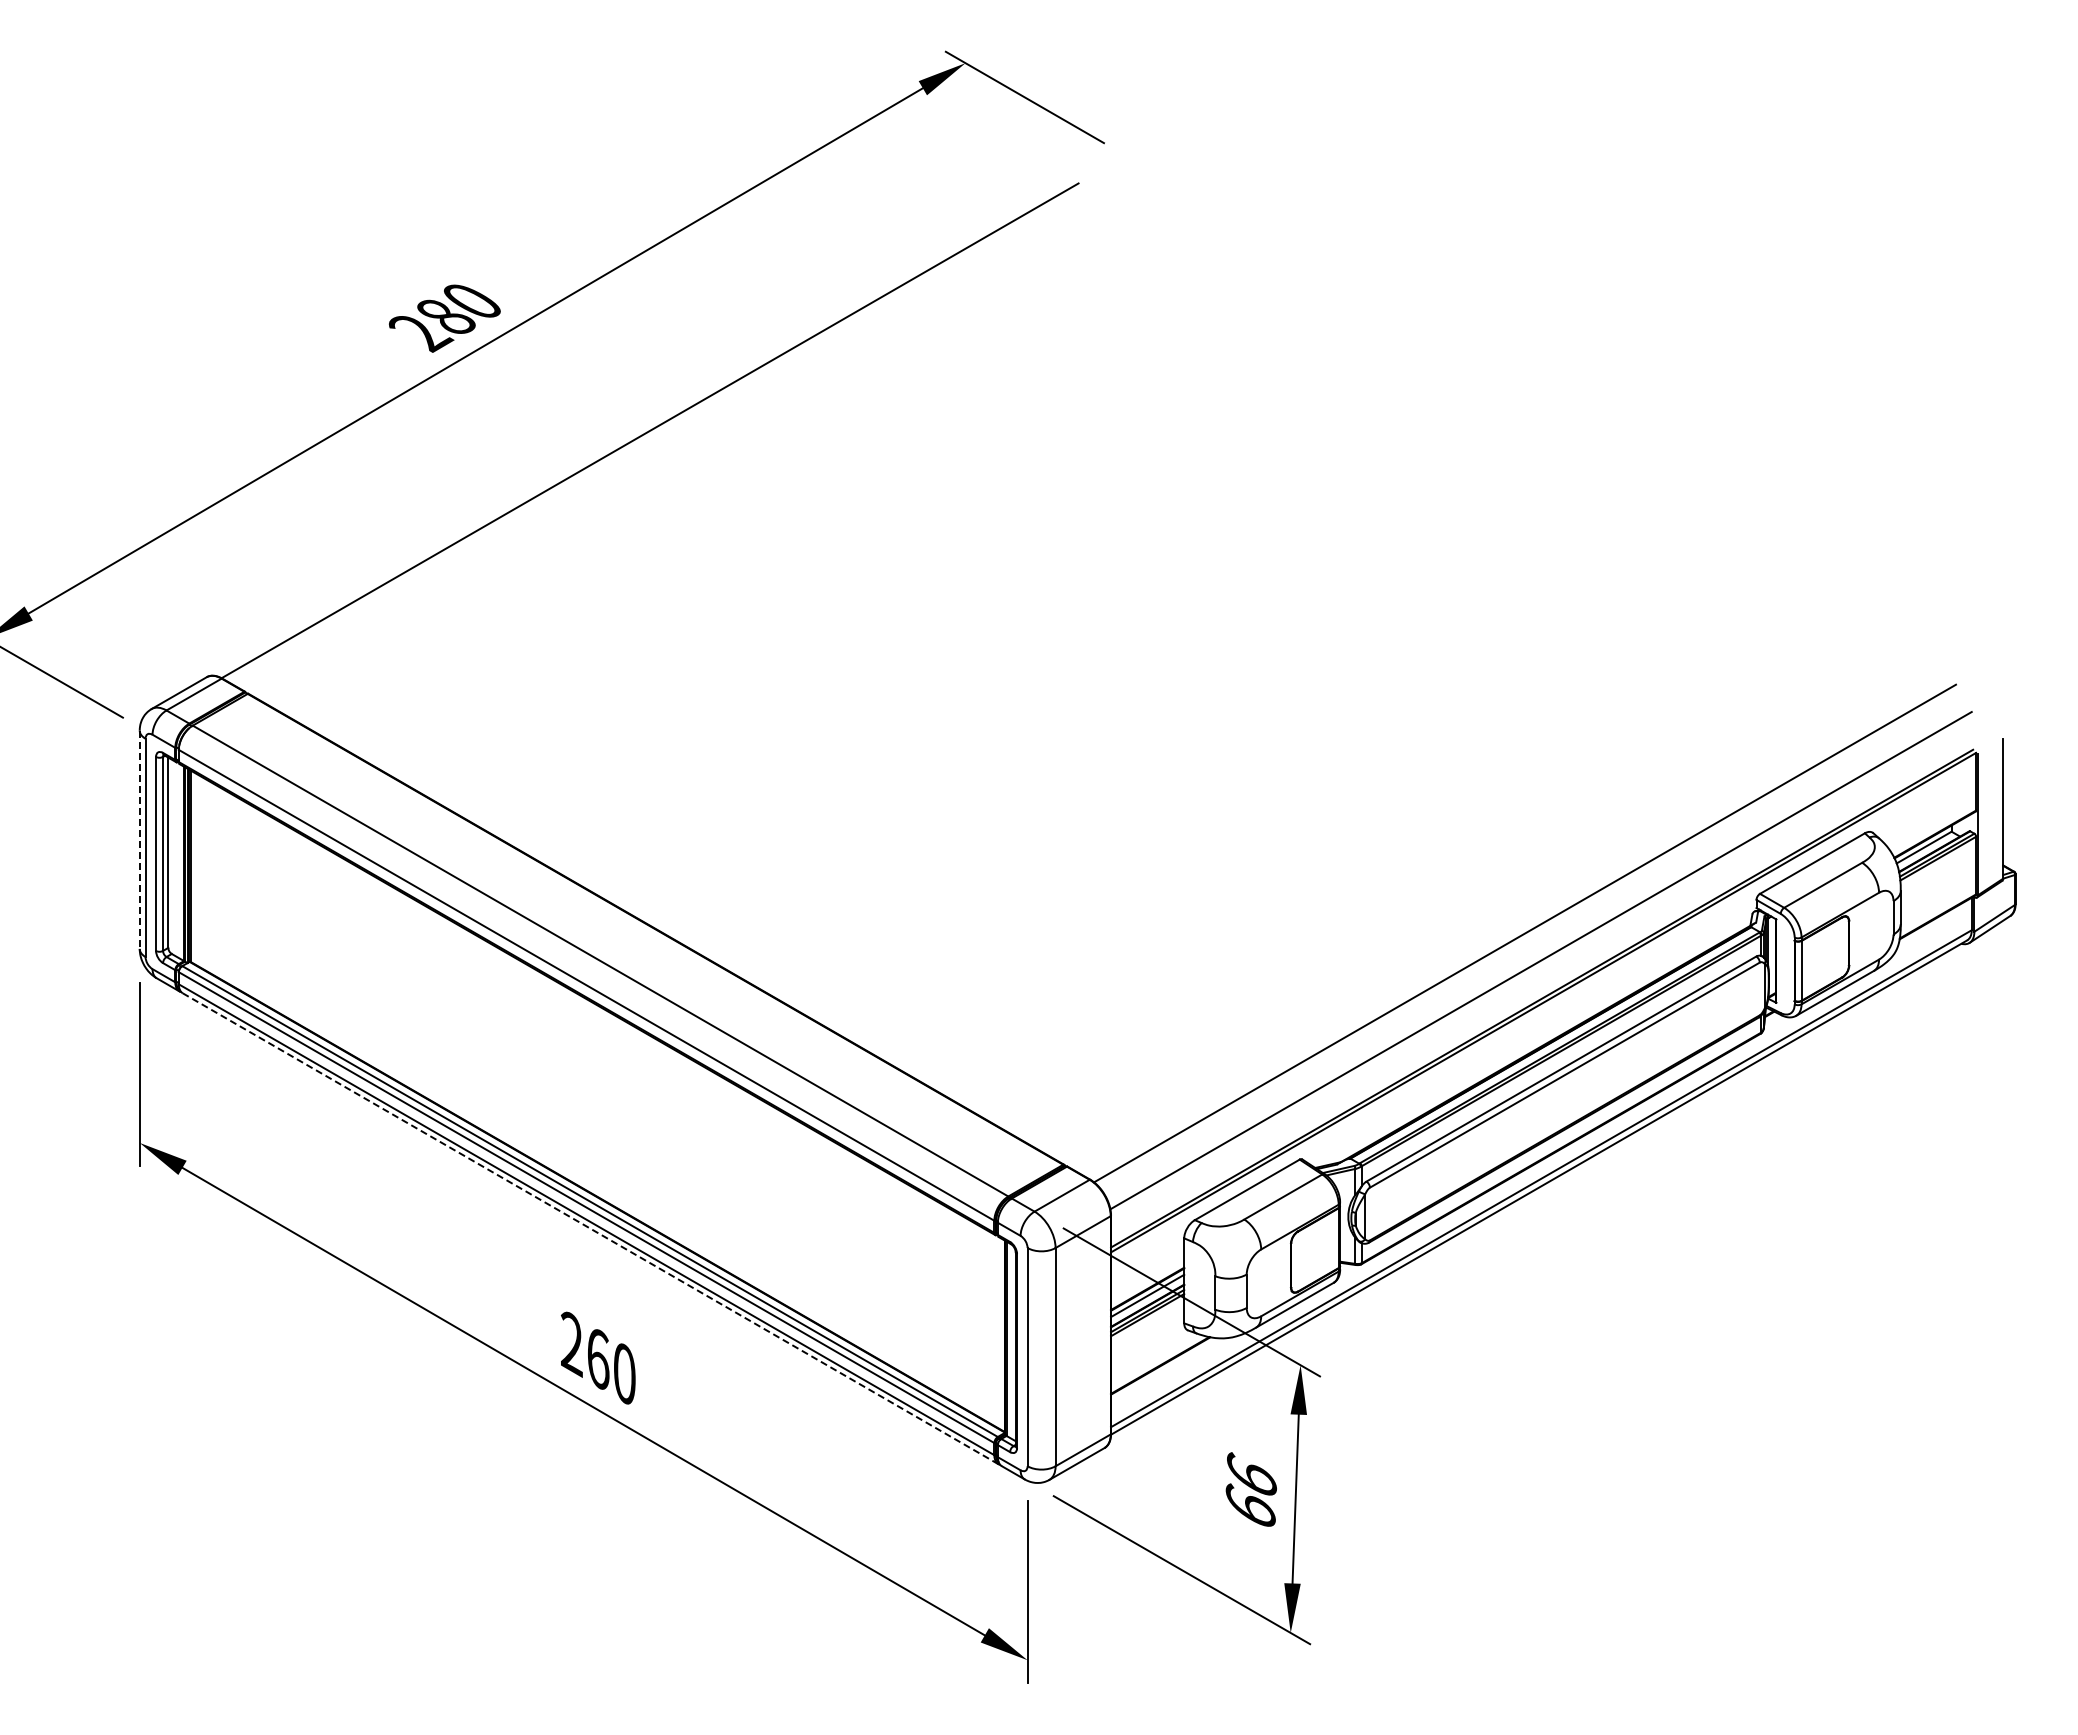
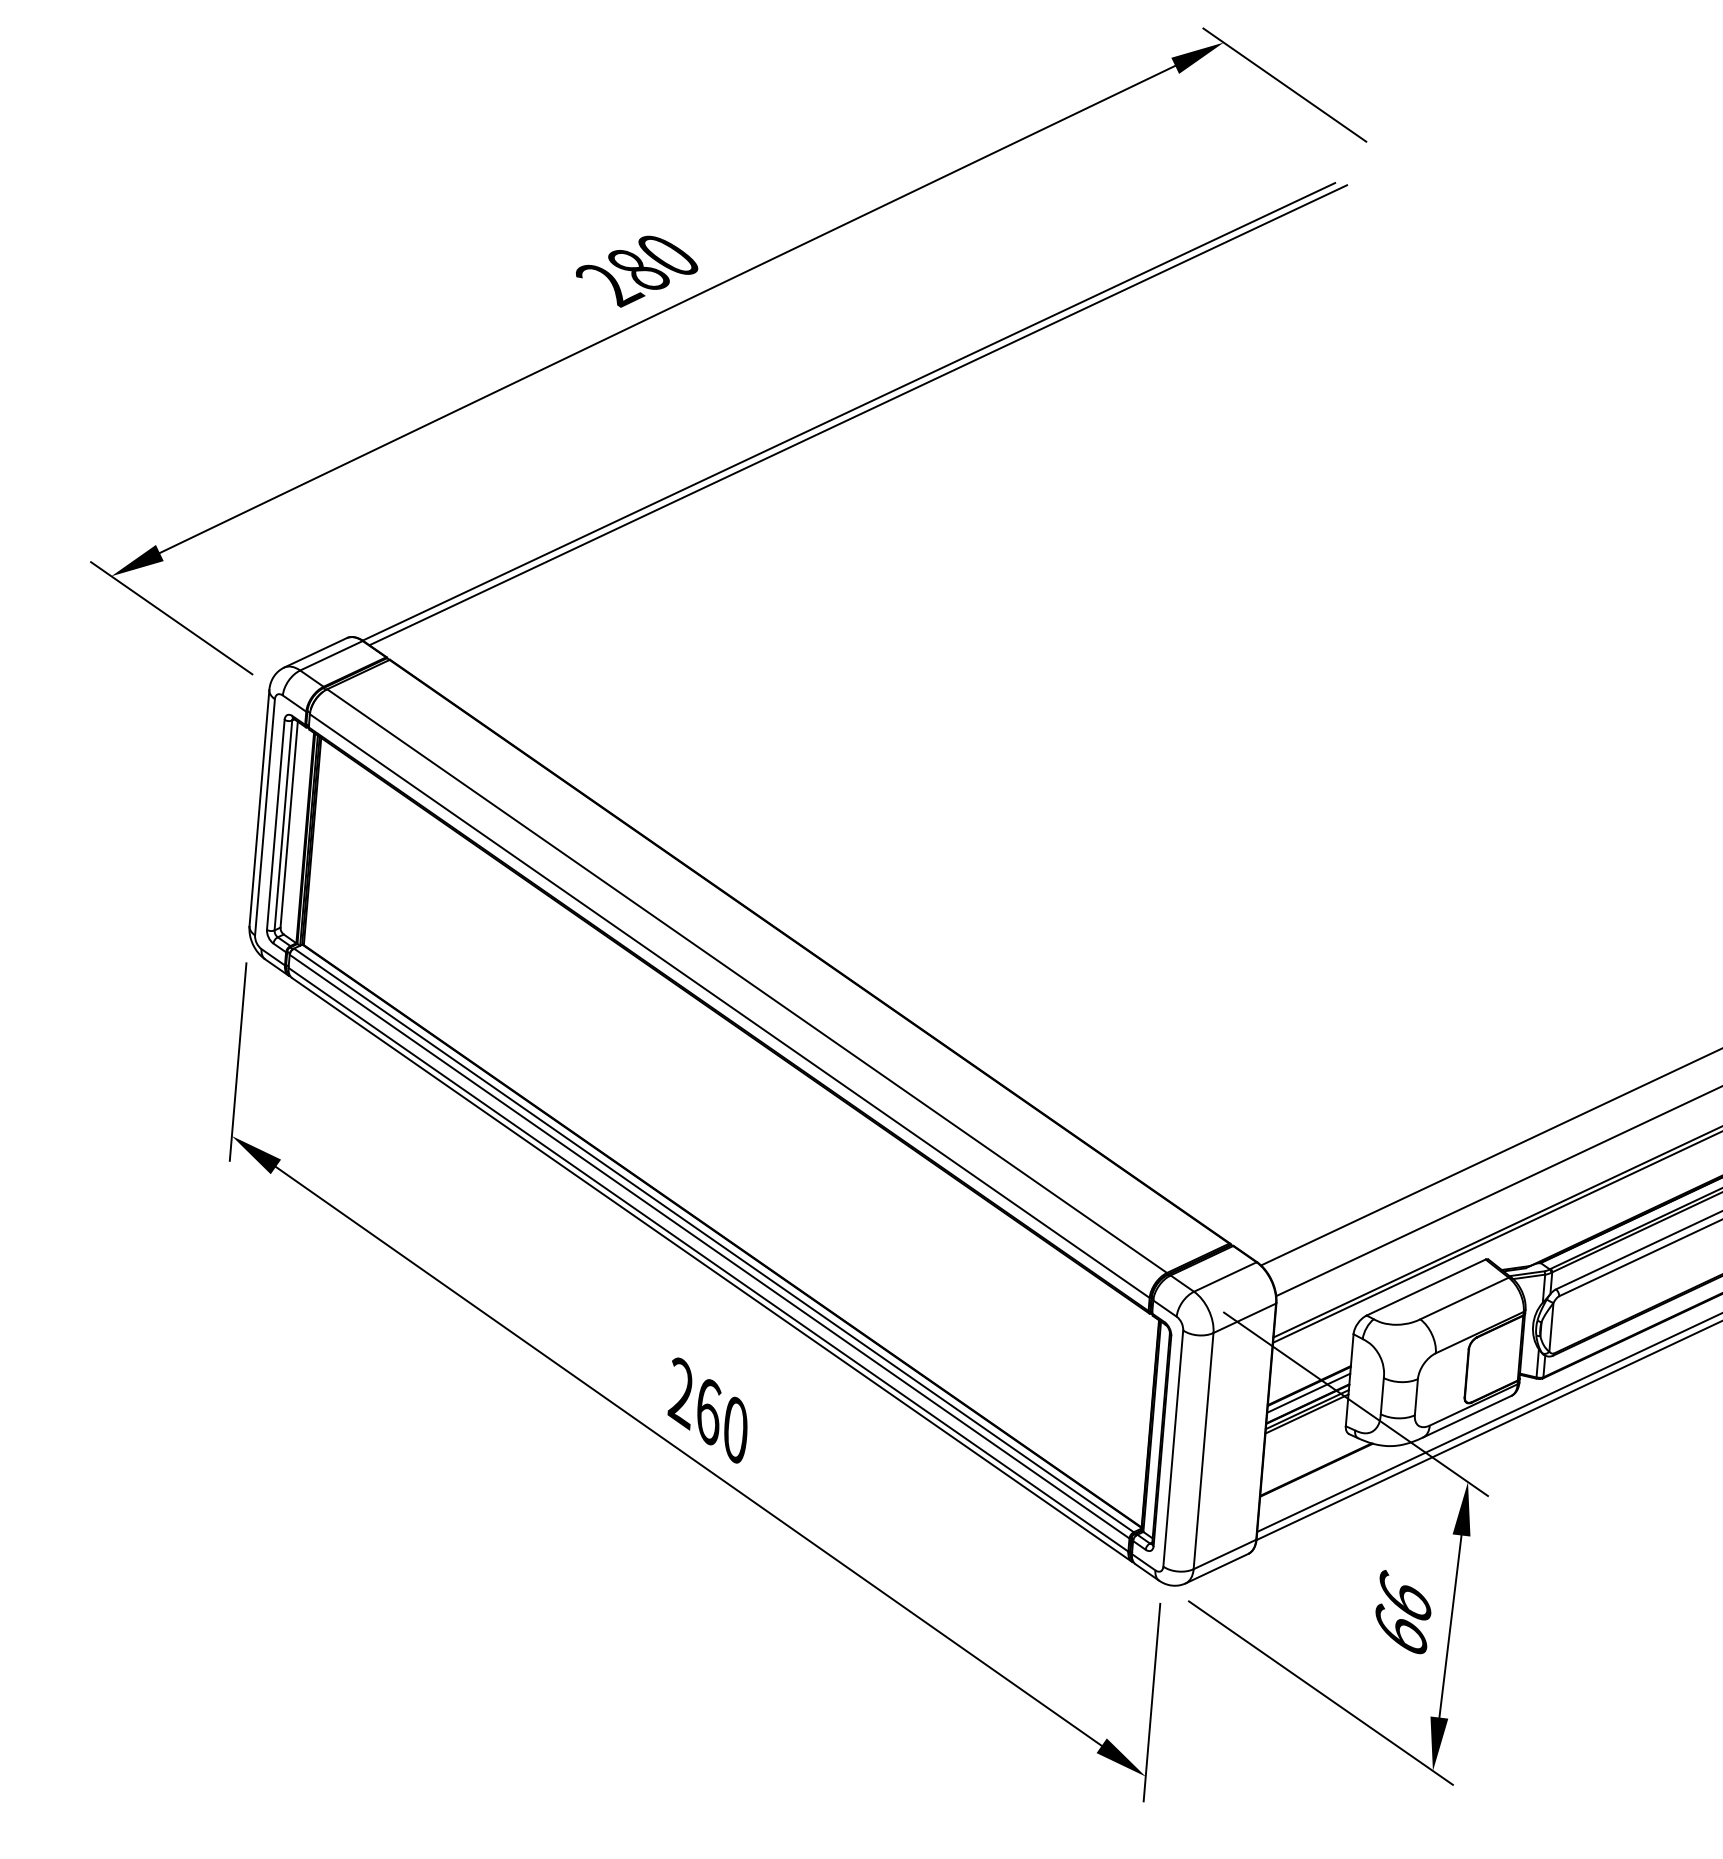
line: (658, 432) -> (857, 414), added
line: (139, 840) -> (259, 808), dashed -> solid
line: (590, 1228) -> (711, 1269), dashed -> solid

